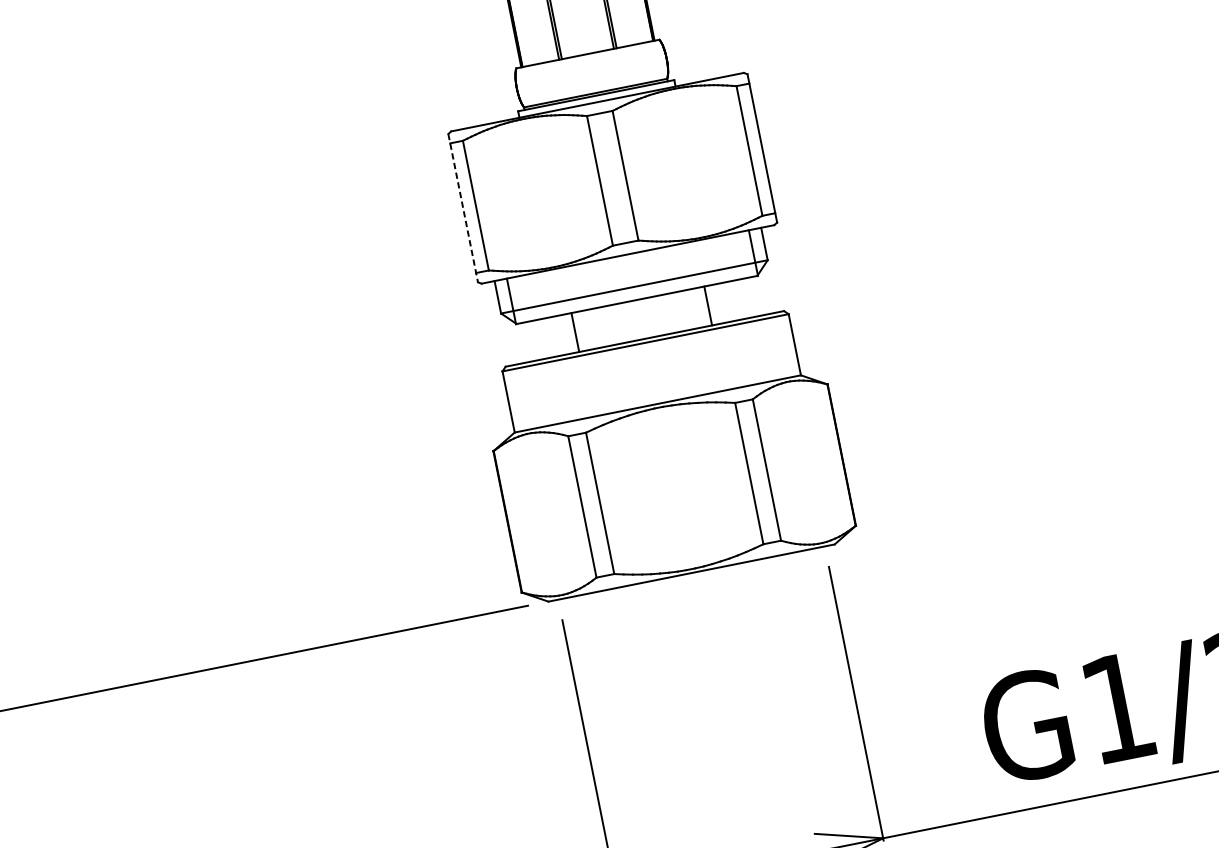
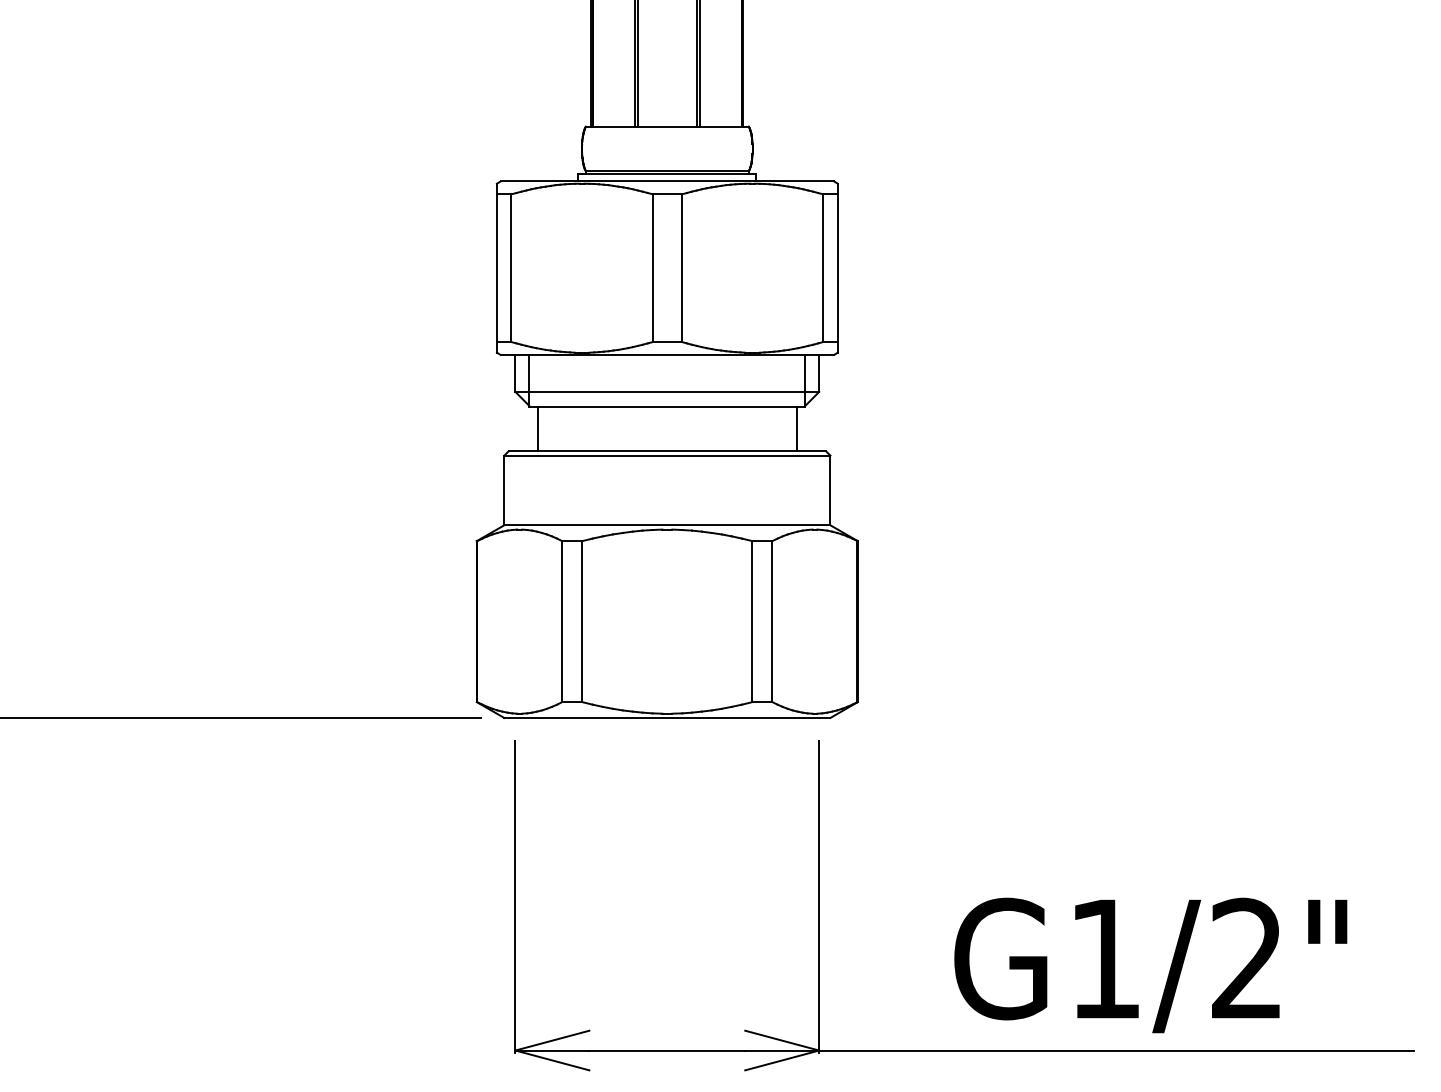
line: (462, 208) -> (496, 268), dashed -> solid
line: (708, 305) -> (797, 428), moved
line: (575, 332) -> (537, 428), moved

